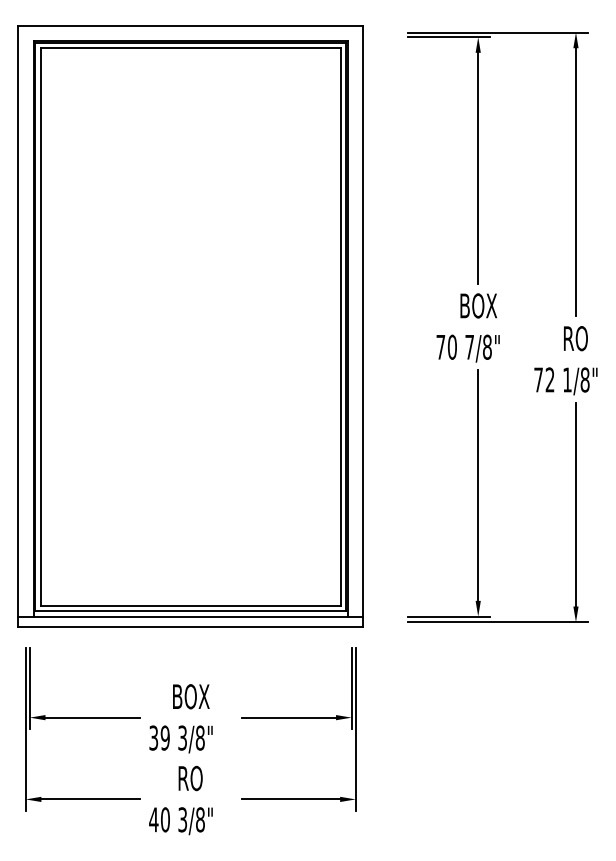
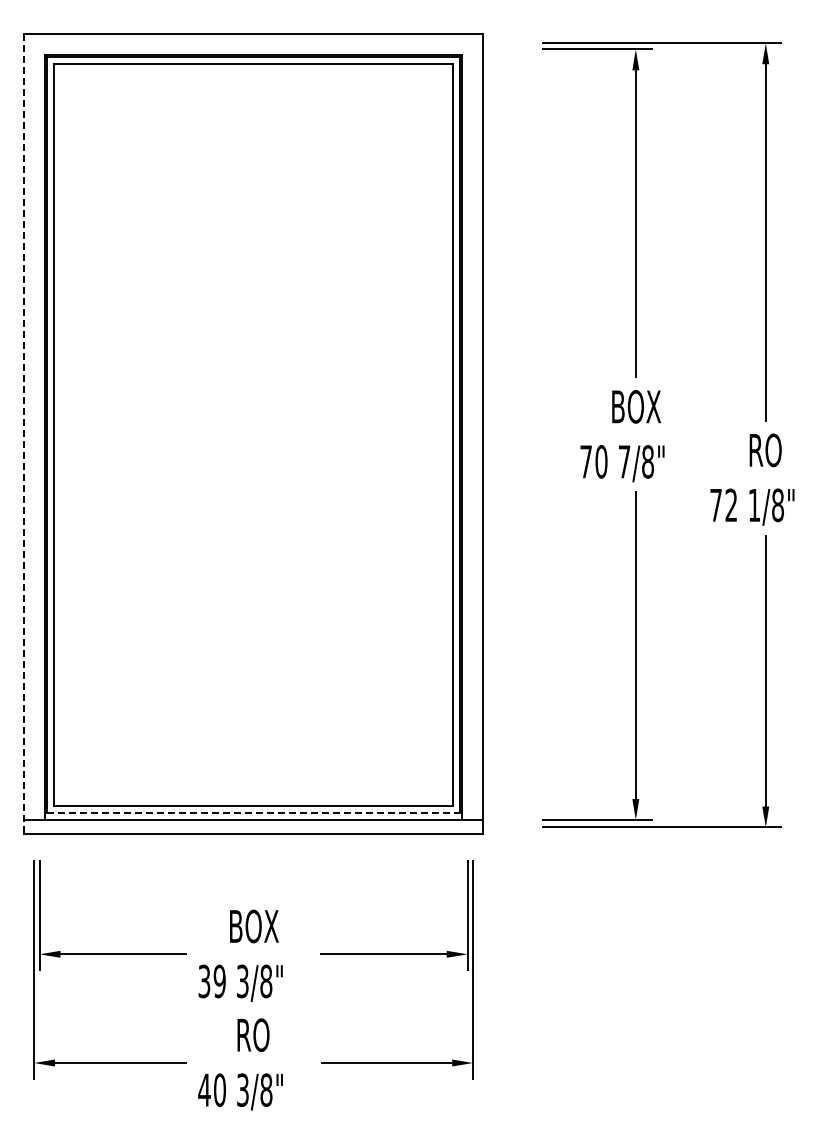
line: (18, 326) -> (24, 434), solid -> dashed
line: (190, 611) -> (253, 812), solid -> dashed

